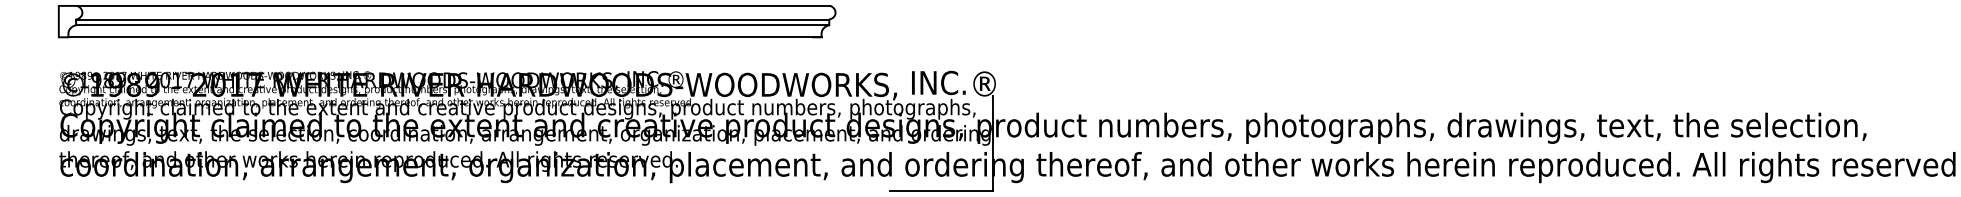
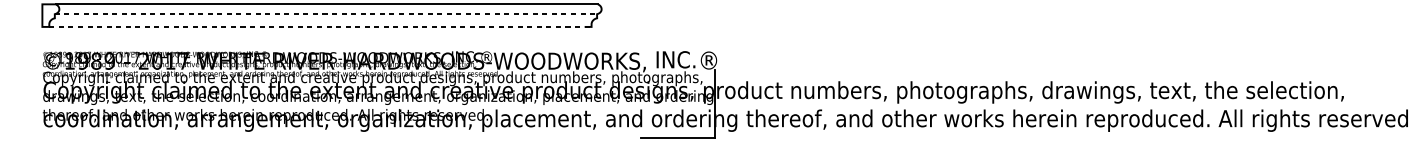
line: (452, 19) -> (325, 14), solid -> dashed
line: (452, 25) -> (325, 18), removed
line: (445, 37) -> (320, 27), solid -> dashed

